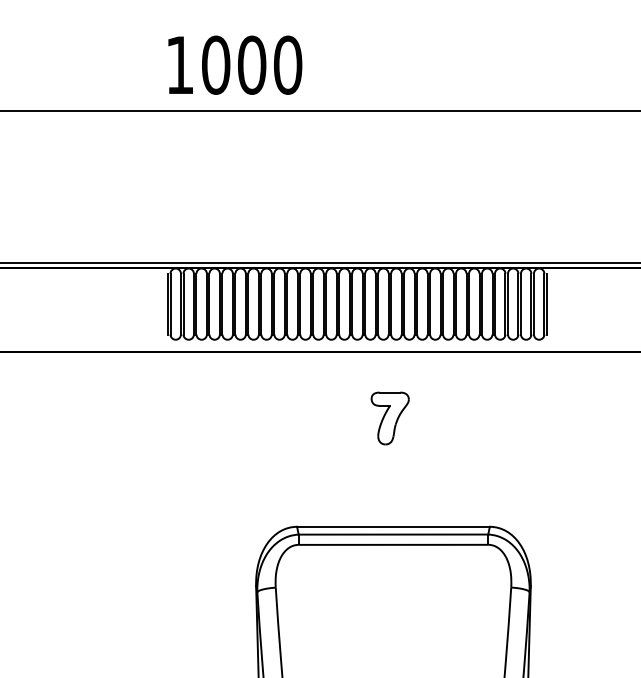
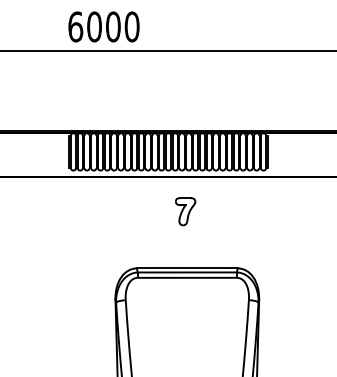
text: (179, 64) -> (75, 26), 1000 -> 6000

